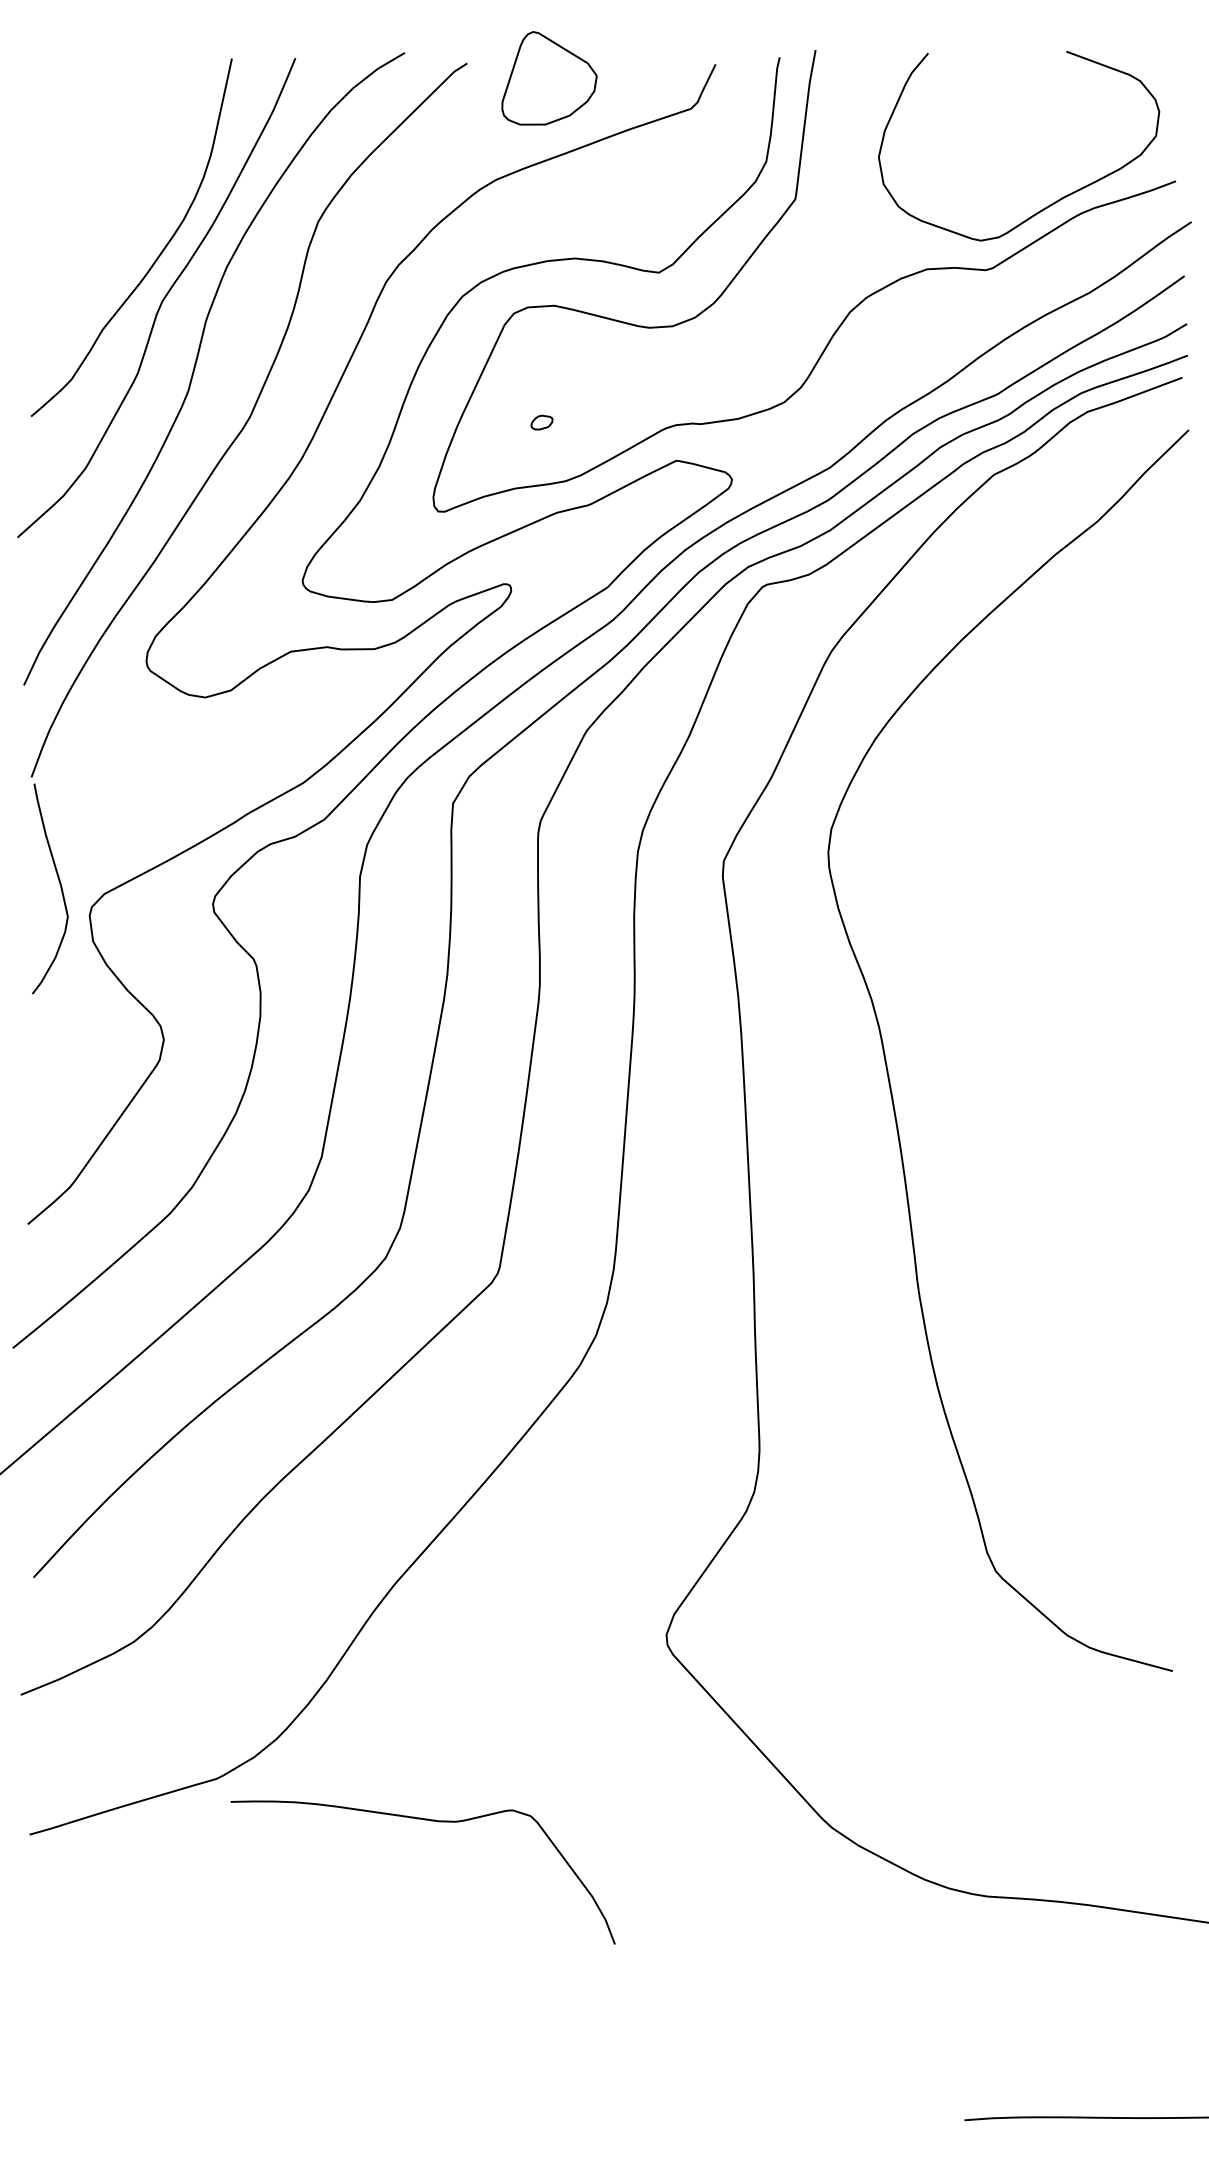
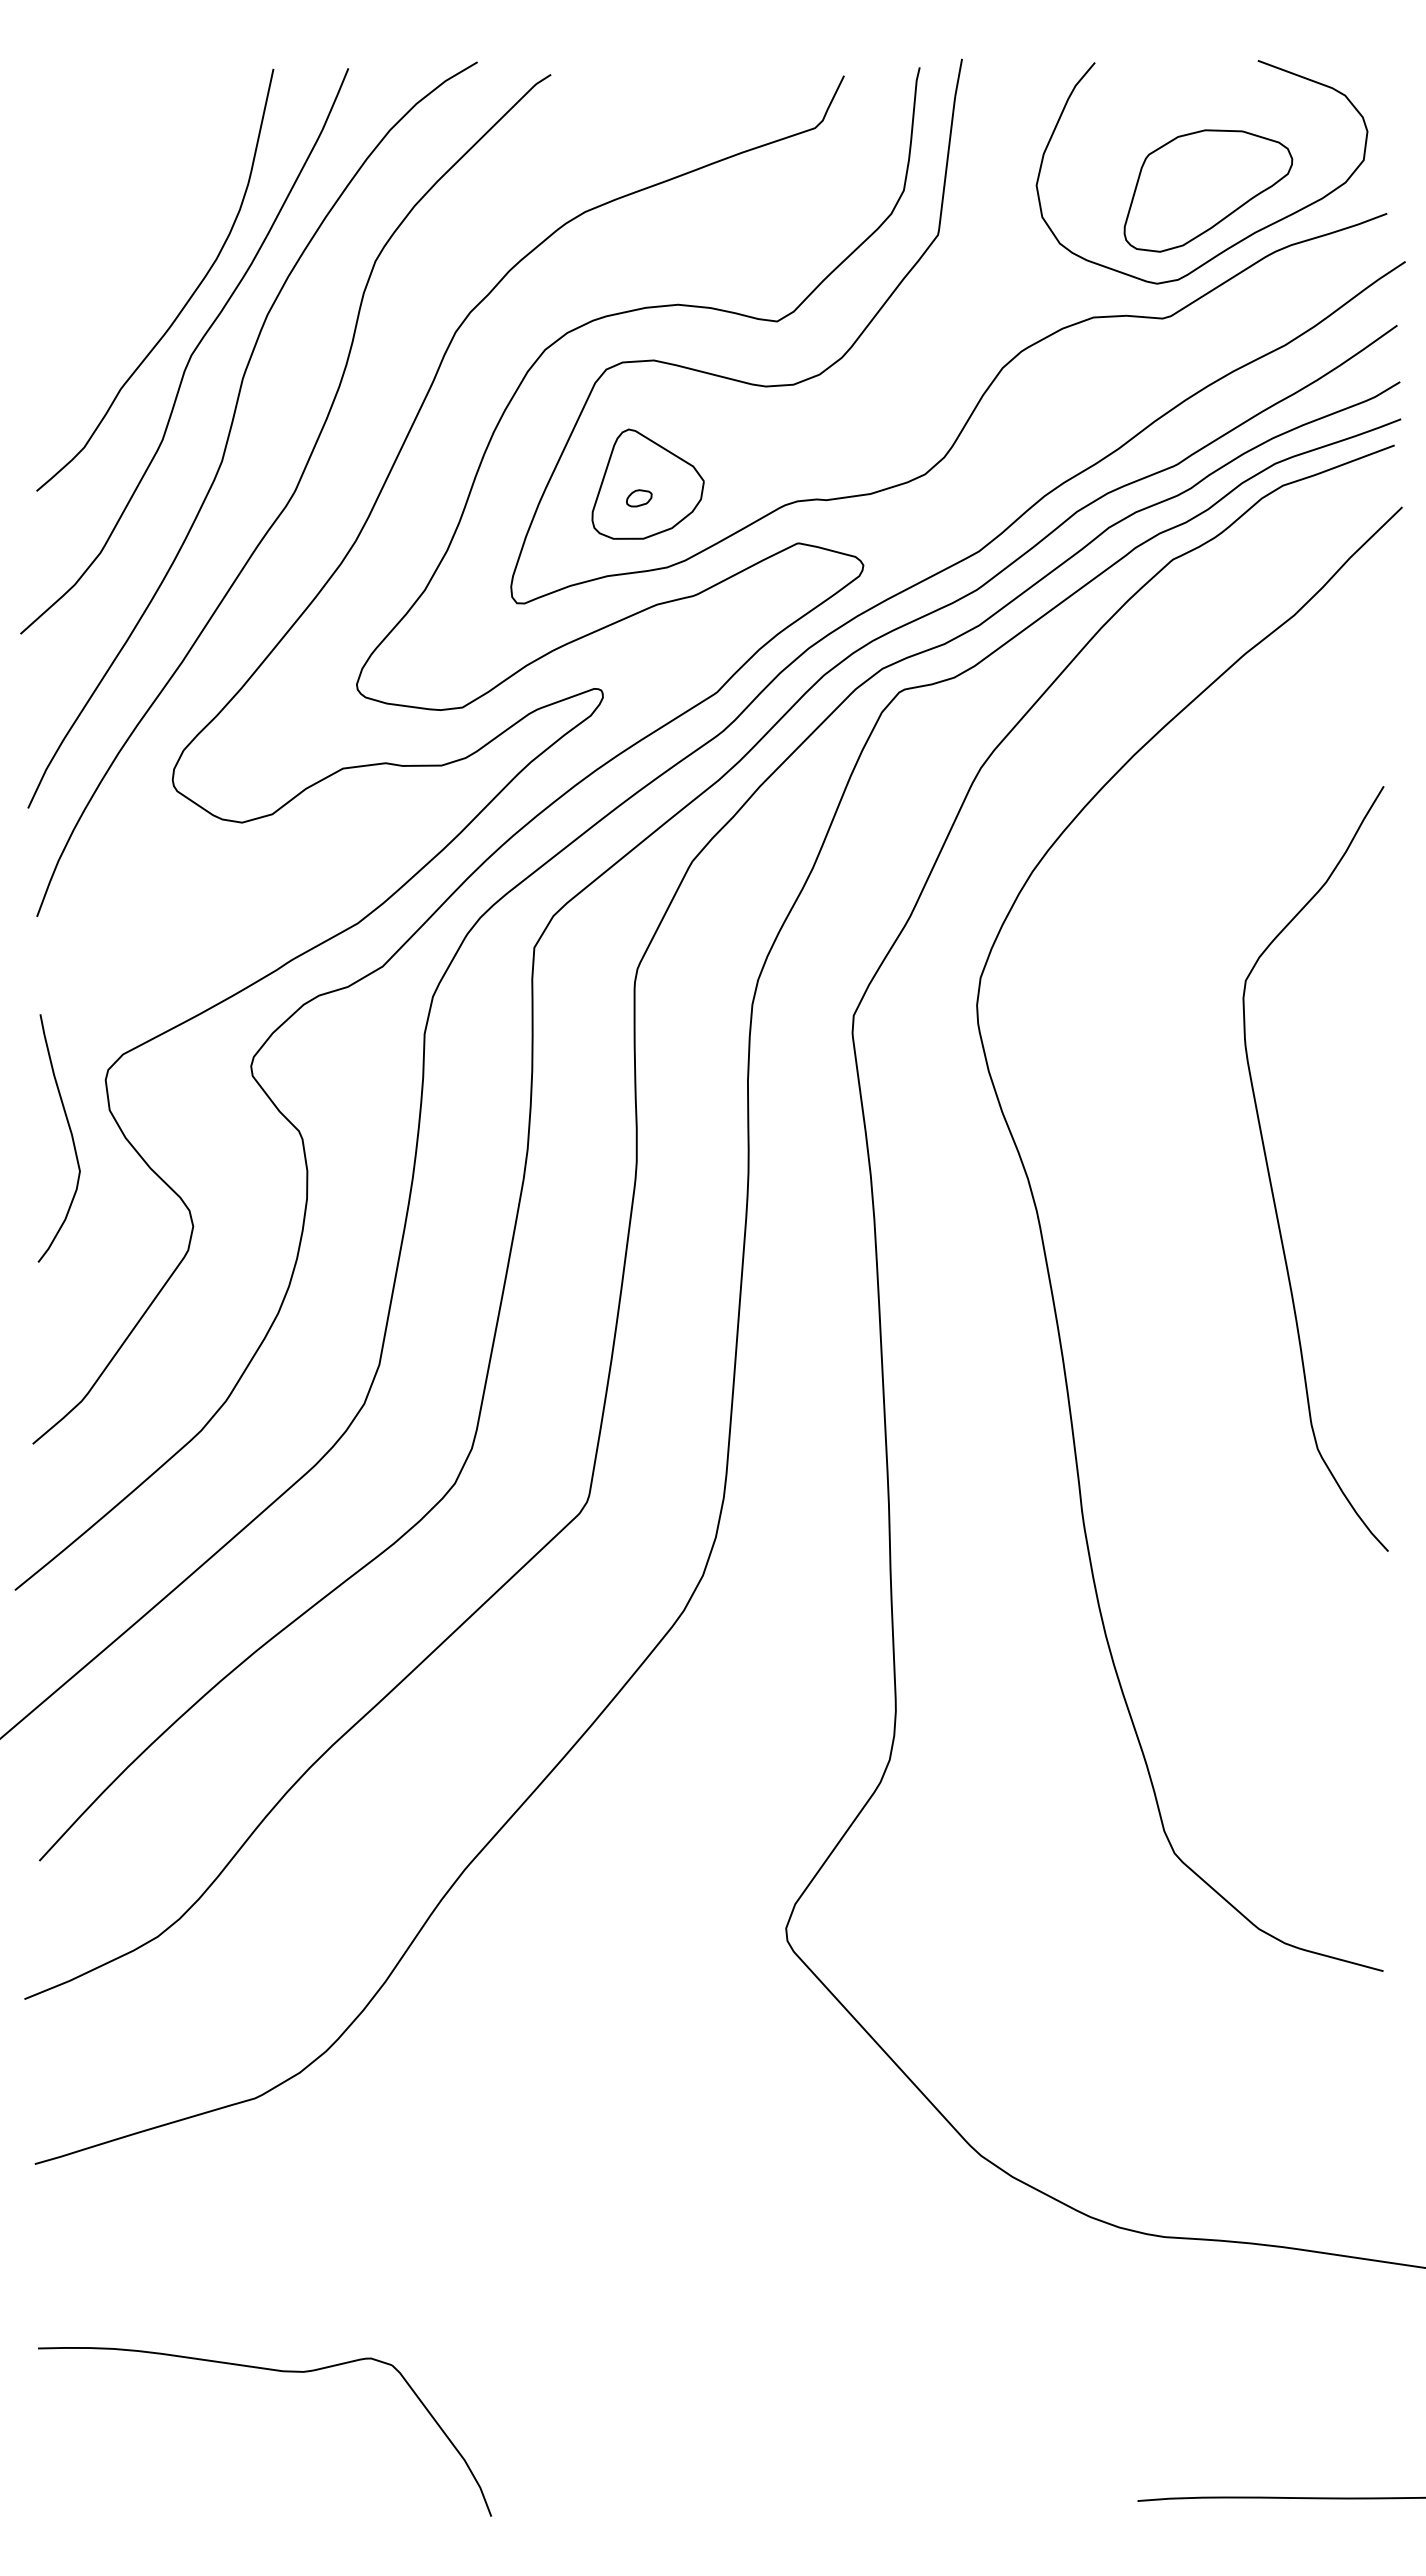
part: (548, 77) -> (647, 483), moved
part: (1024, 161) -> (1208, 190), added
curve: (59, 884) -> (70, 1133), moved
curve: (1077, 996) -> (1270, 1175), added
part: (431, 1821) -> (275, 2371), moved

